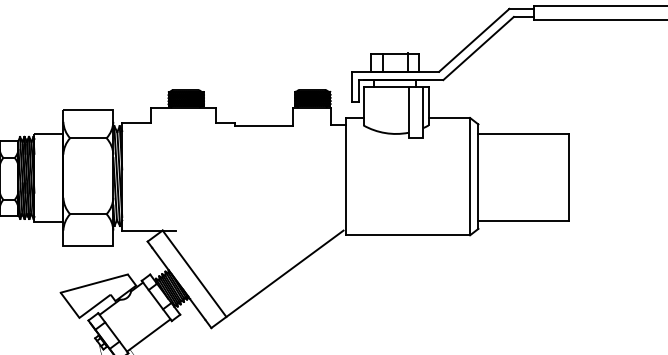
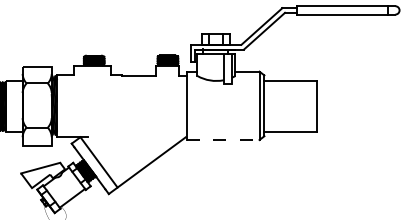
line: (409, 236) -> (224, 140), solid -> dashed

